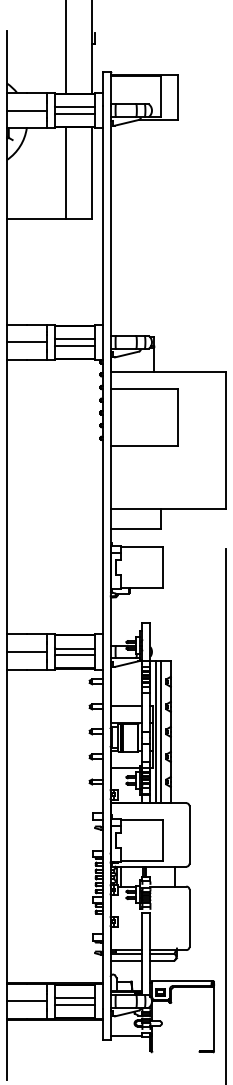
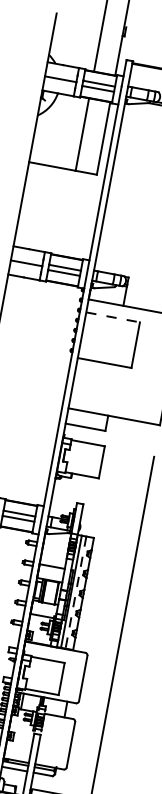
line: (144, 388) -> (113, 317), solid -> dashed
line: (161, 731) -> (76, 592), solid -> dashed

